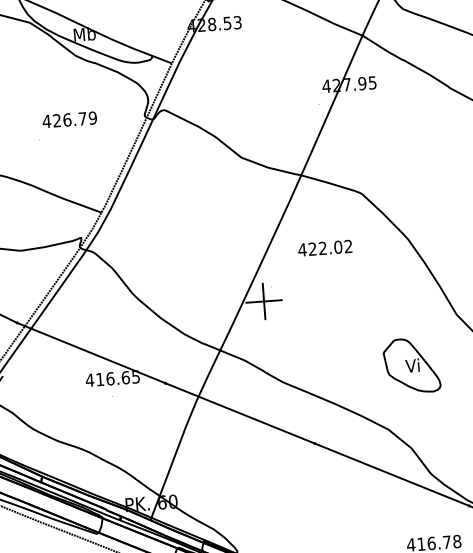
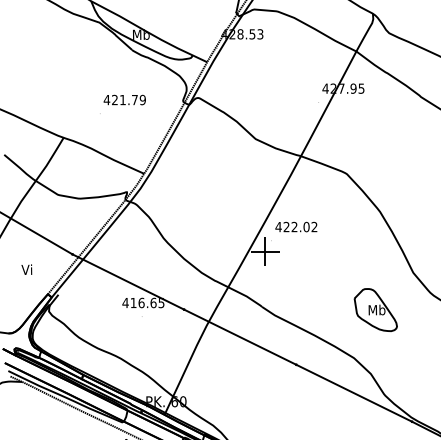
text: (66, 119) -> (122, 99), 426.79 -> 421.79
text: (325, 247) -> (296, 226), moved
text: (412, 365) -> (376, 309), Vi -> Mb

